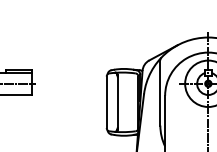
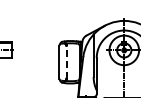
line: (117, 101) -> (66, 61), solid -> dashed

